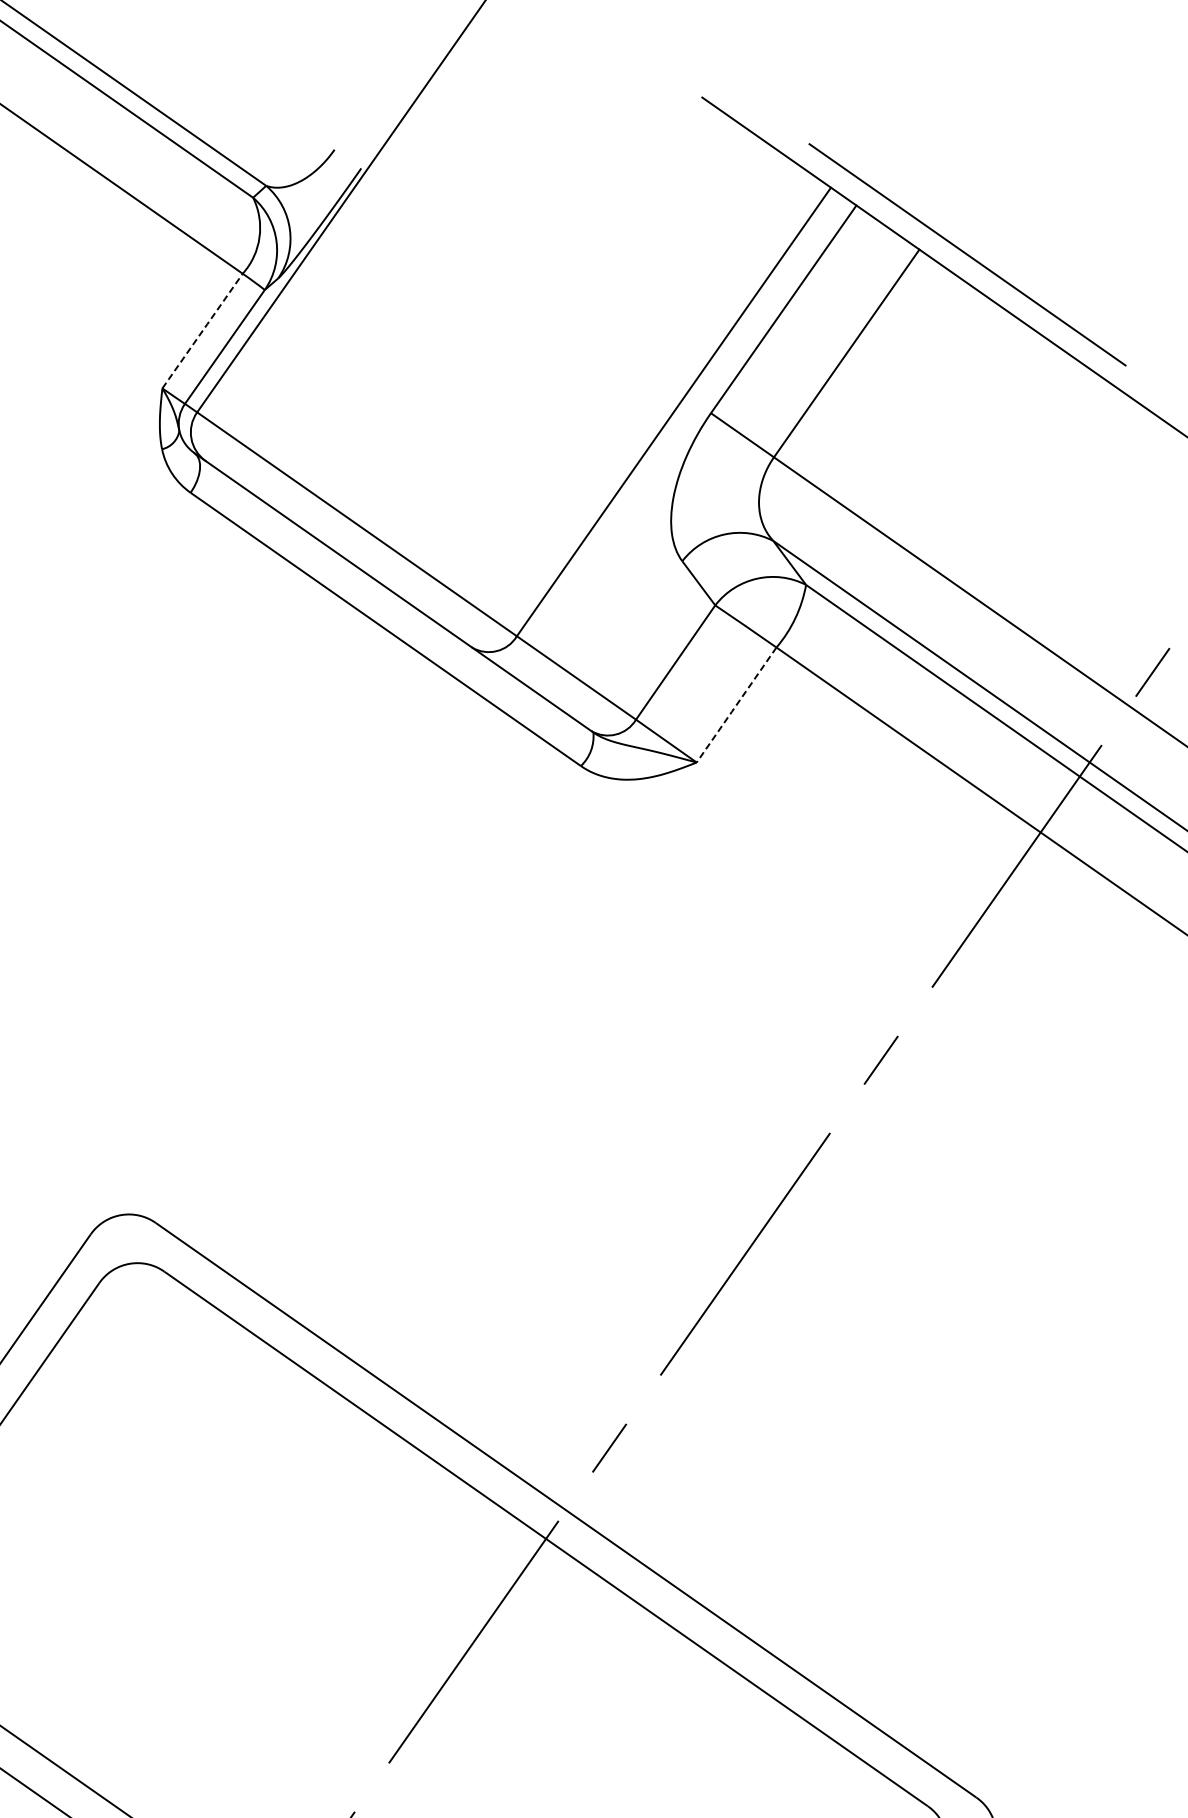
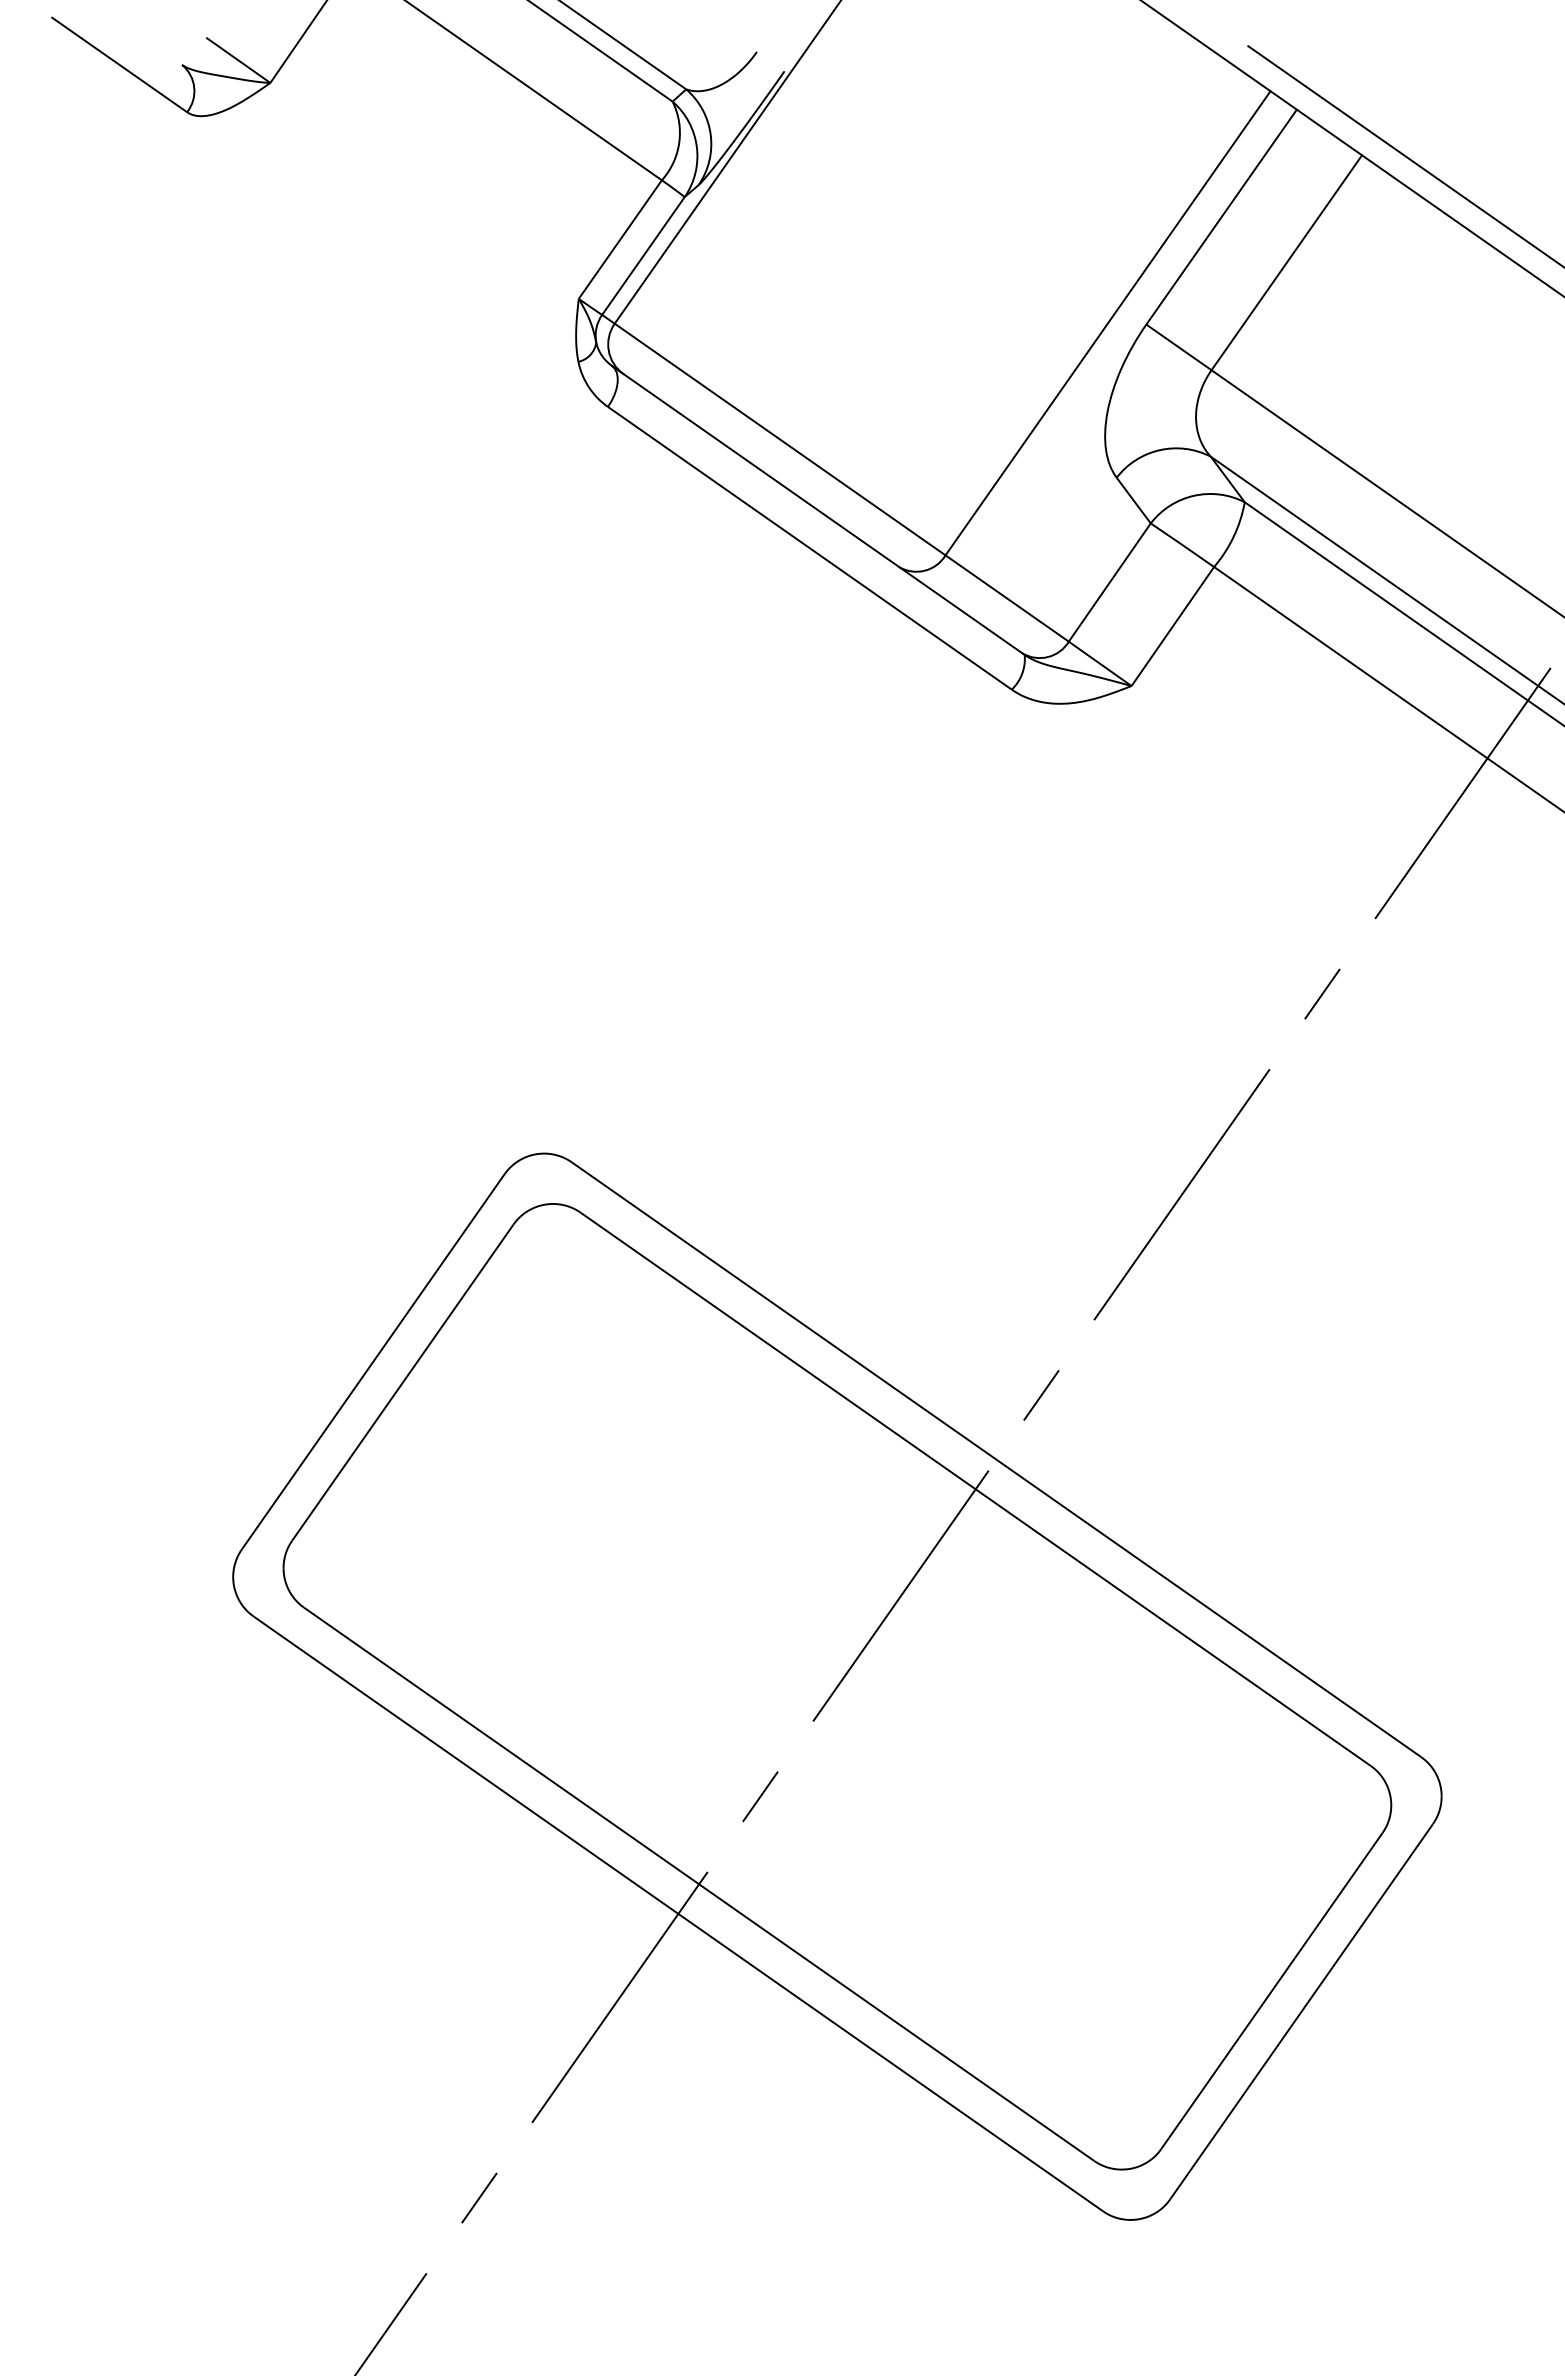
line: (202, 330) -> (620, 238), dashed -> solid
line: (736, 705) -> (1172, 627), dashed -> solid

